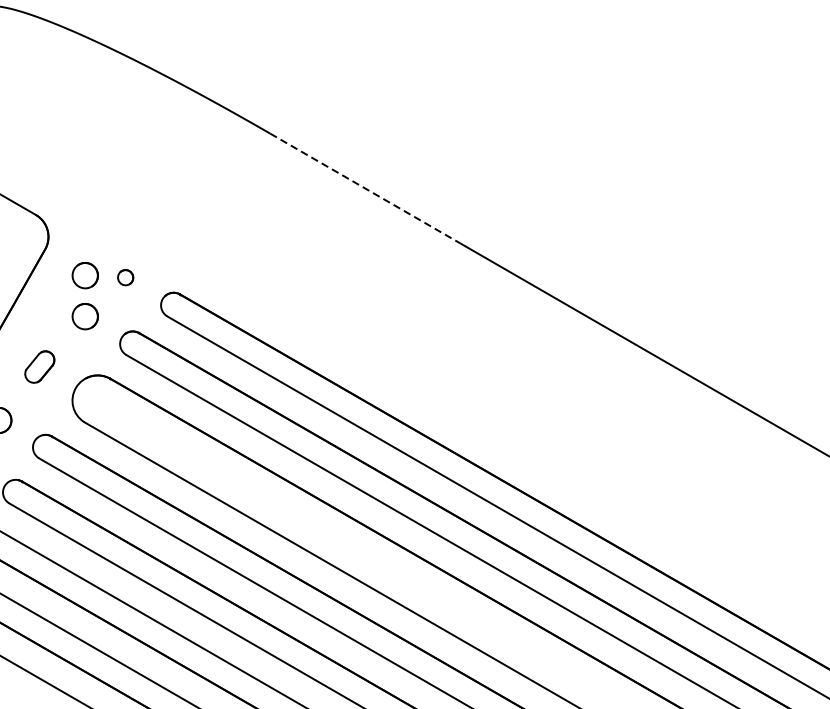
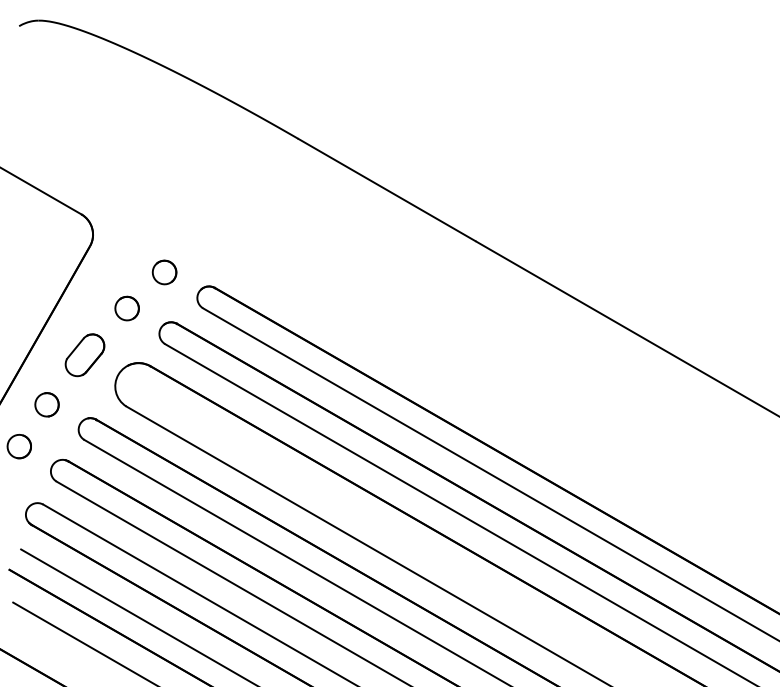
line: (366, 189) -> (387, 190), dashed -> solid
part: (84, 275) -> (126, 270), removed
part: (125, 277) -> (164, 272), size x1.67
part: (39, 367) -> (84, 355), size x1.43

